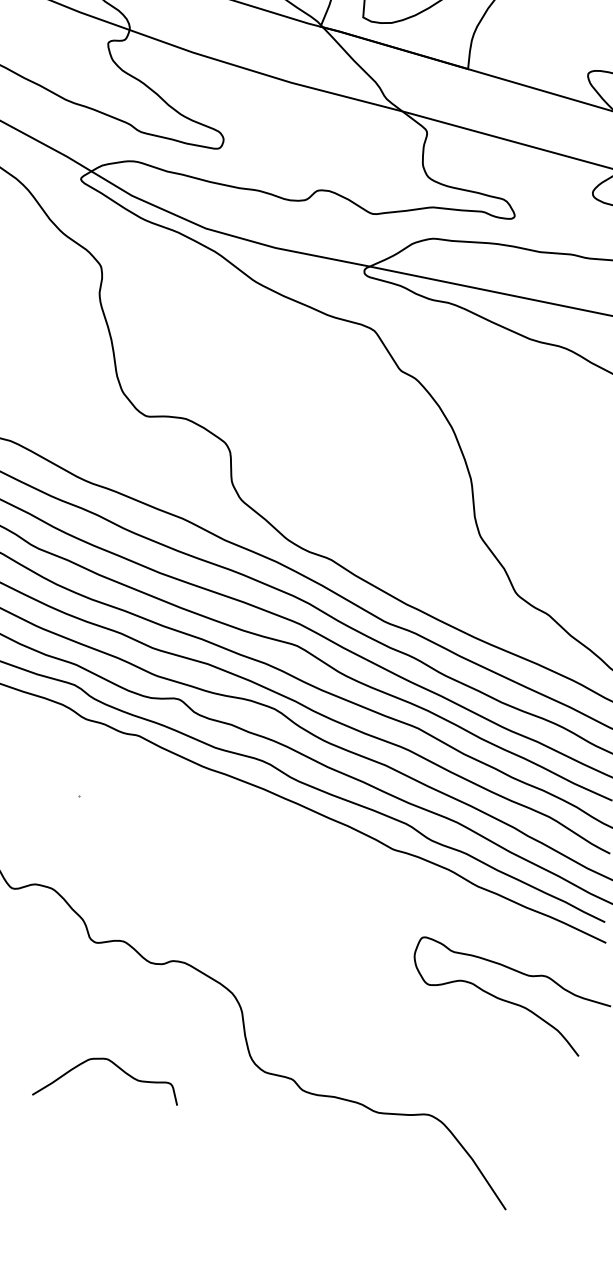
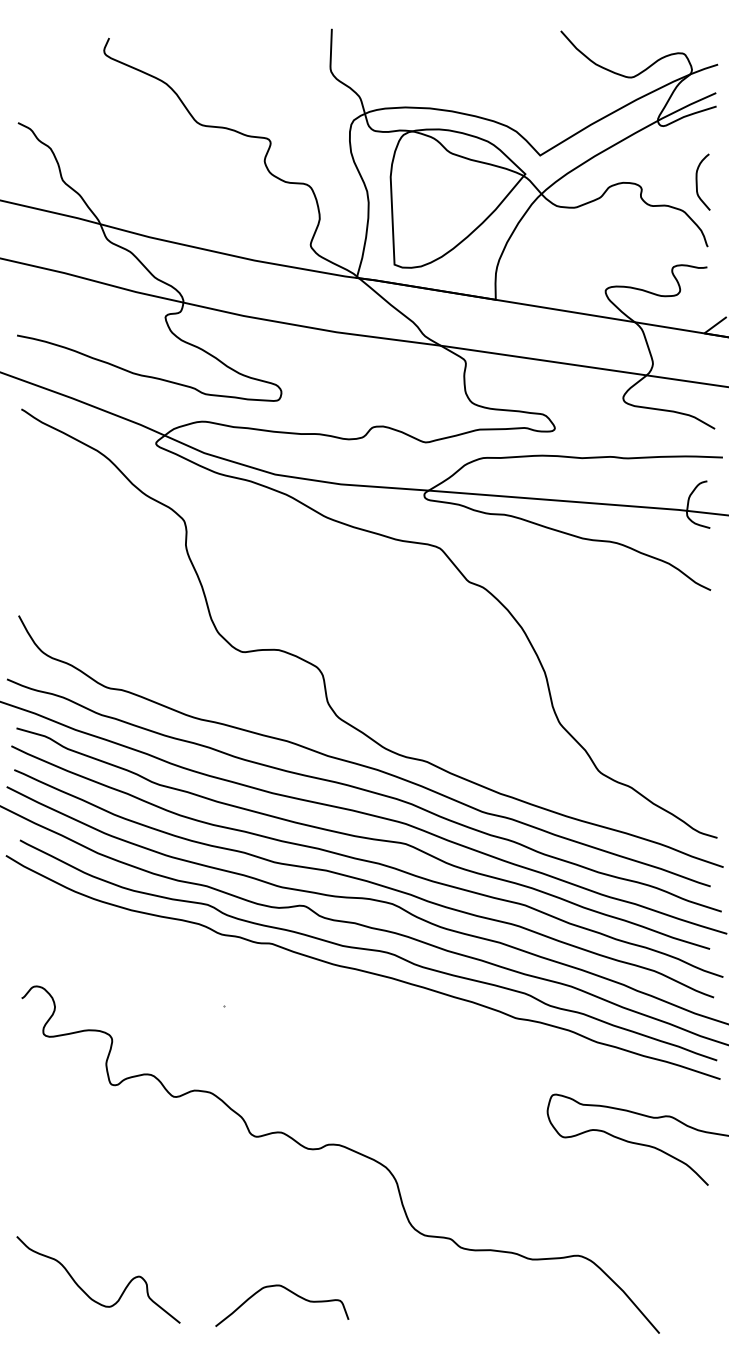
curve: (115, 1066) -> (288, 1291), moved

